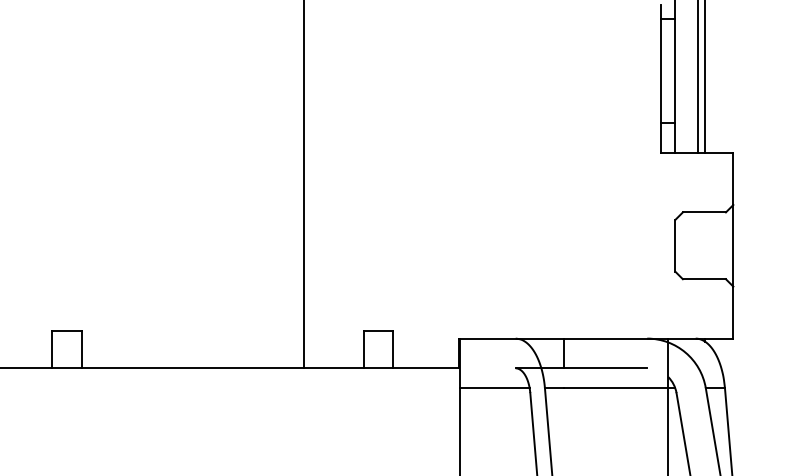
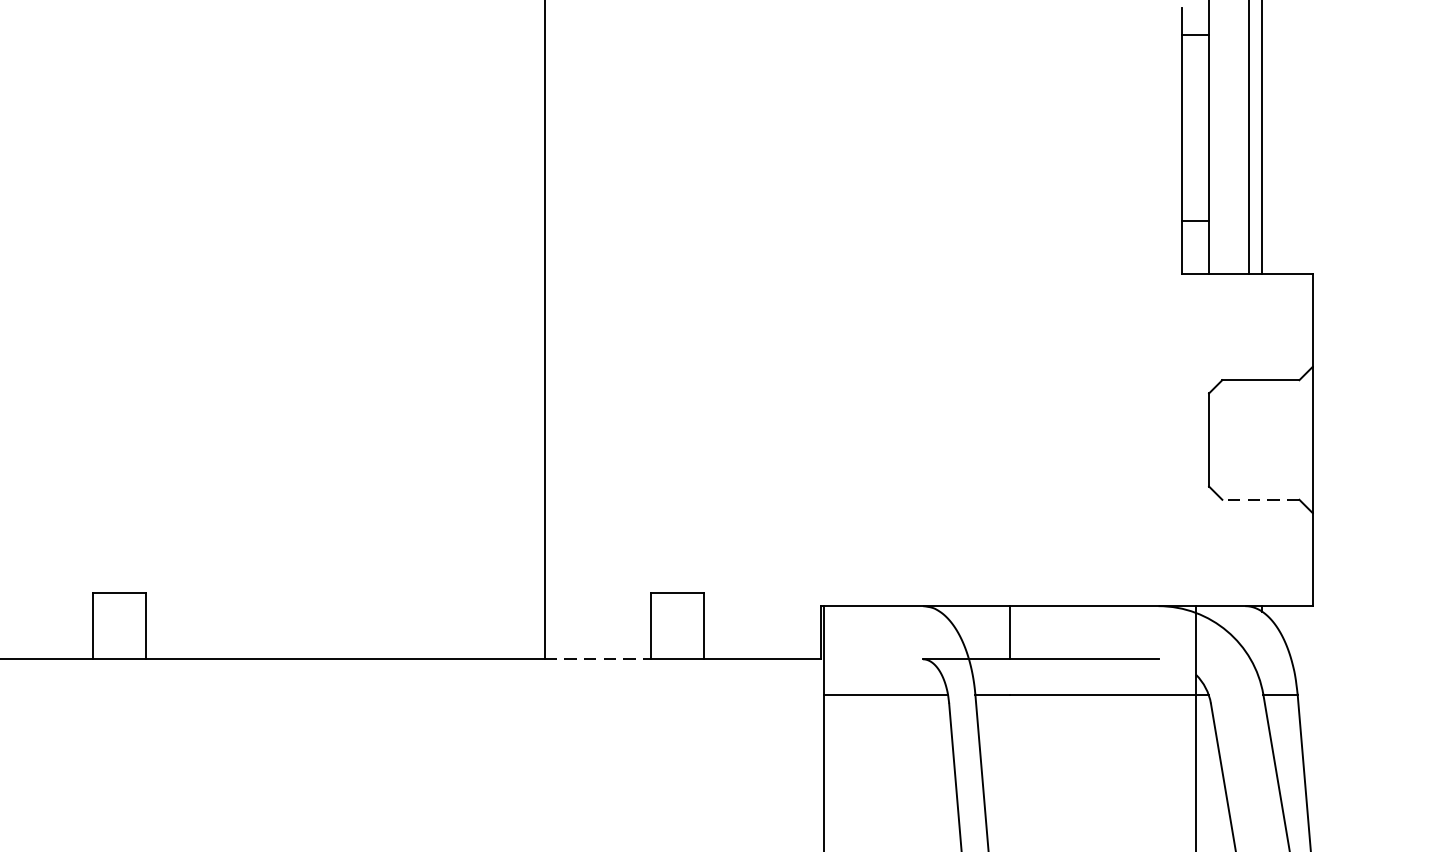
line: (704, 279) -> (1261, 500), solid -> dashed
line: (333, 368) -> (596, 659), solid -> dashed

